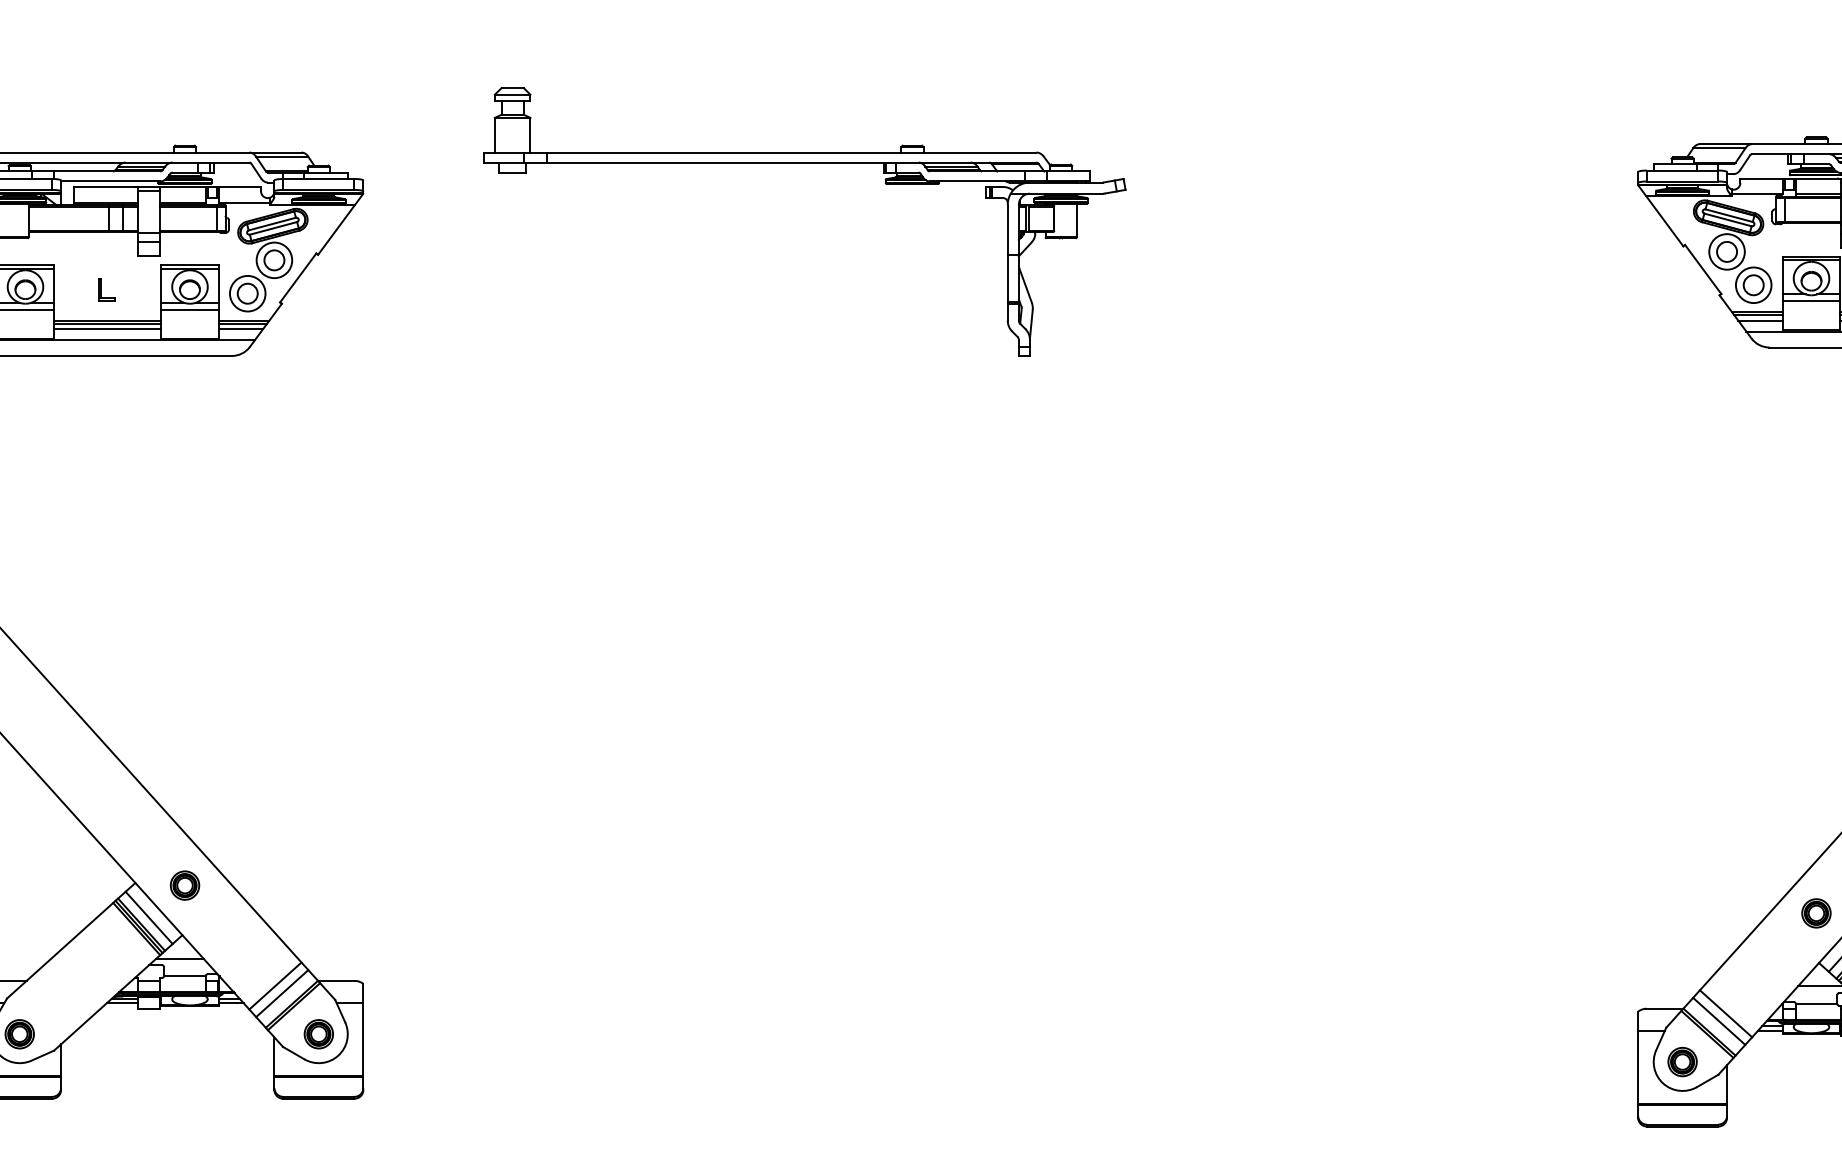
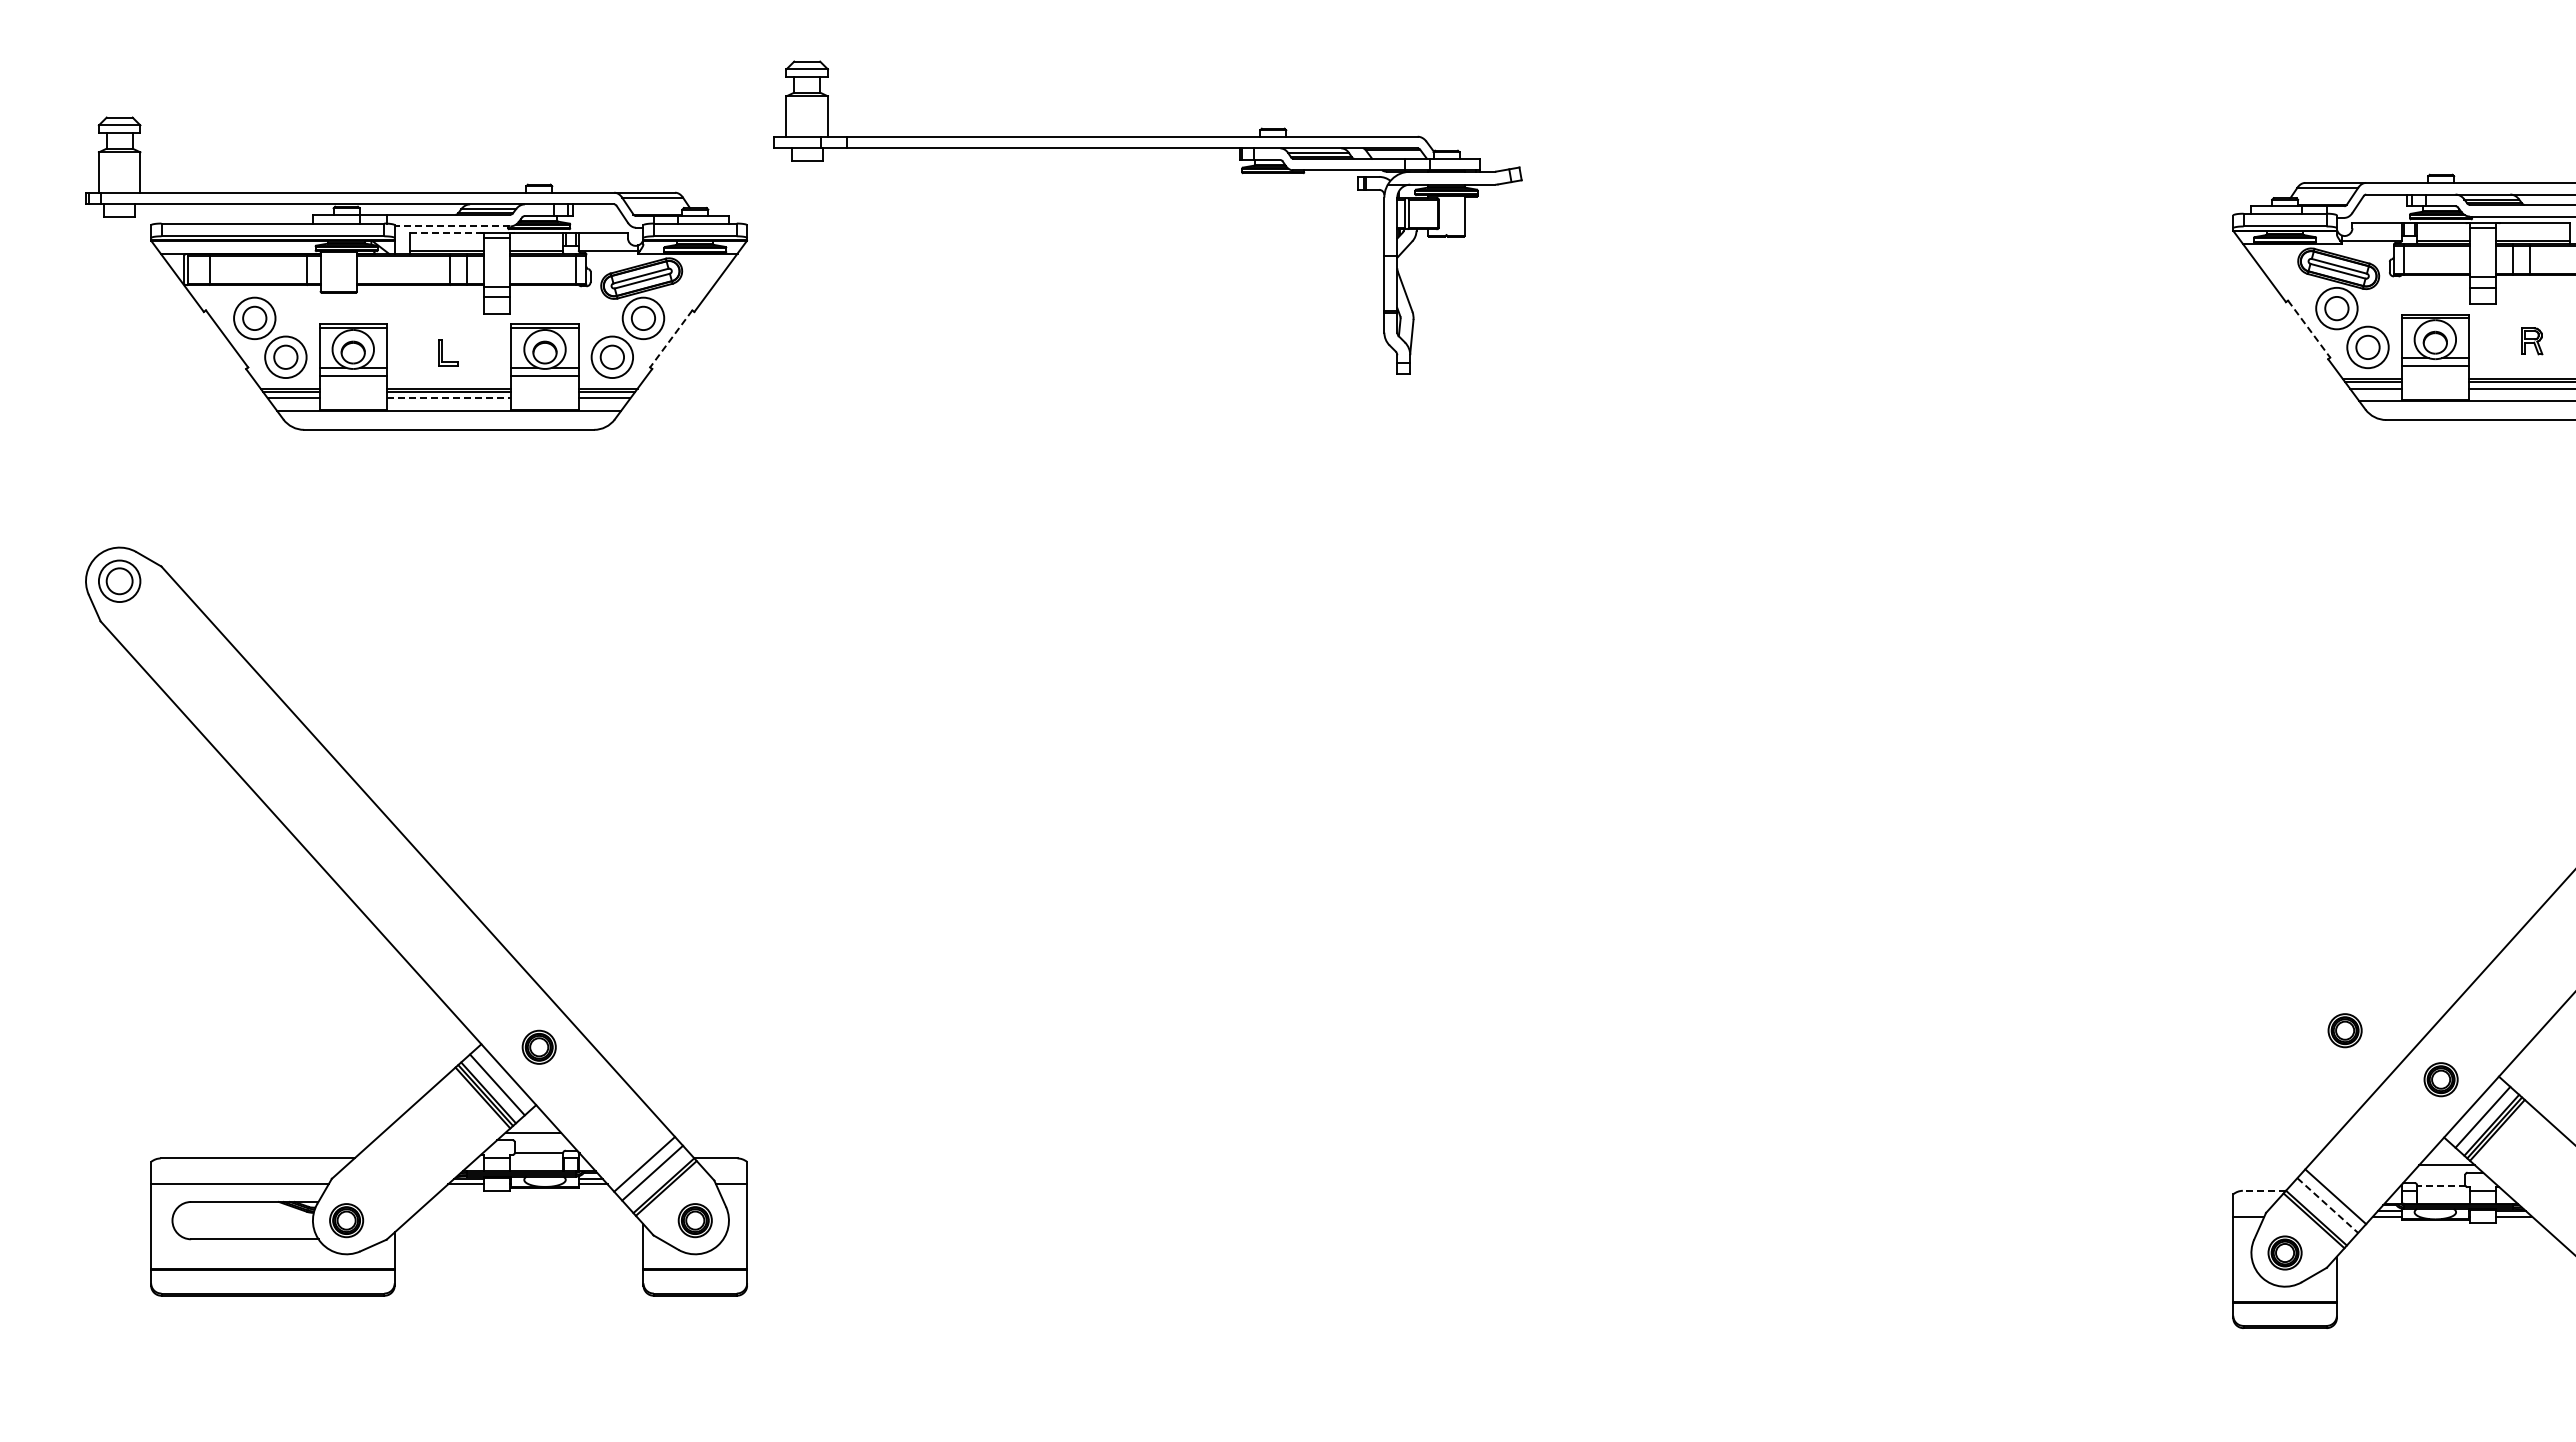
part: (804, 162) -> (1147, 148), moved
line: (110, 181) -> (452, 226), solid -> dashed
line: (104, 186) -> (445, 232), solid -> dashed
line: (1703, 269) -> (2309, 329), solid -> dashed
line: (297, 278) -> (670, 339), solid -> dashed
line: (108, 329) -> (449, 398), solid -> dashed
part: (1733, 871) -> (2344, 1030), added
line: (1815, 1004) -> (2440, 1185), solid -> dashed
line: (1664, 1008) -> (2264, 1190), solid -> dashed
line: (1718, 1021) -> (2327, 1205), solid -> dashed

